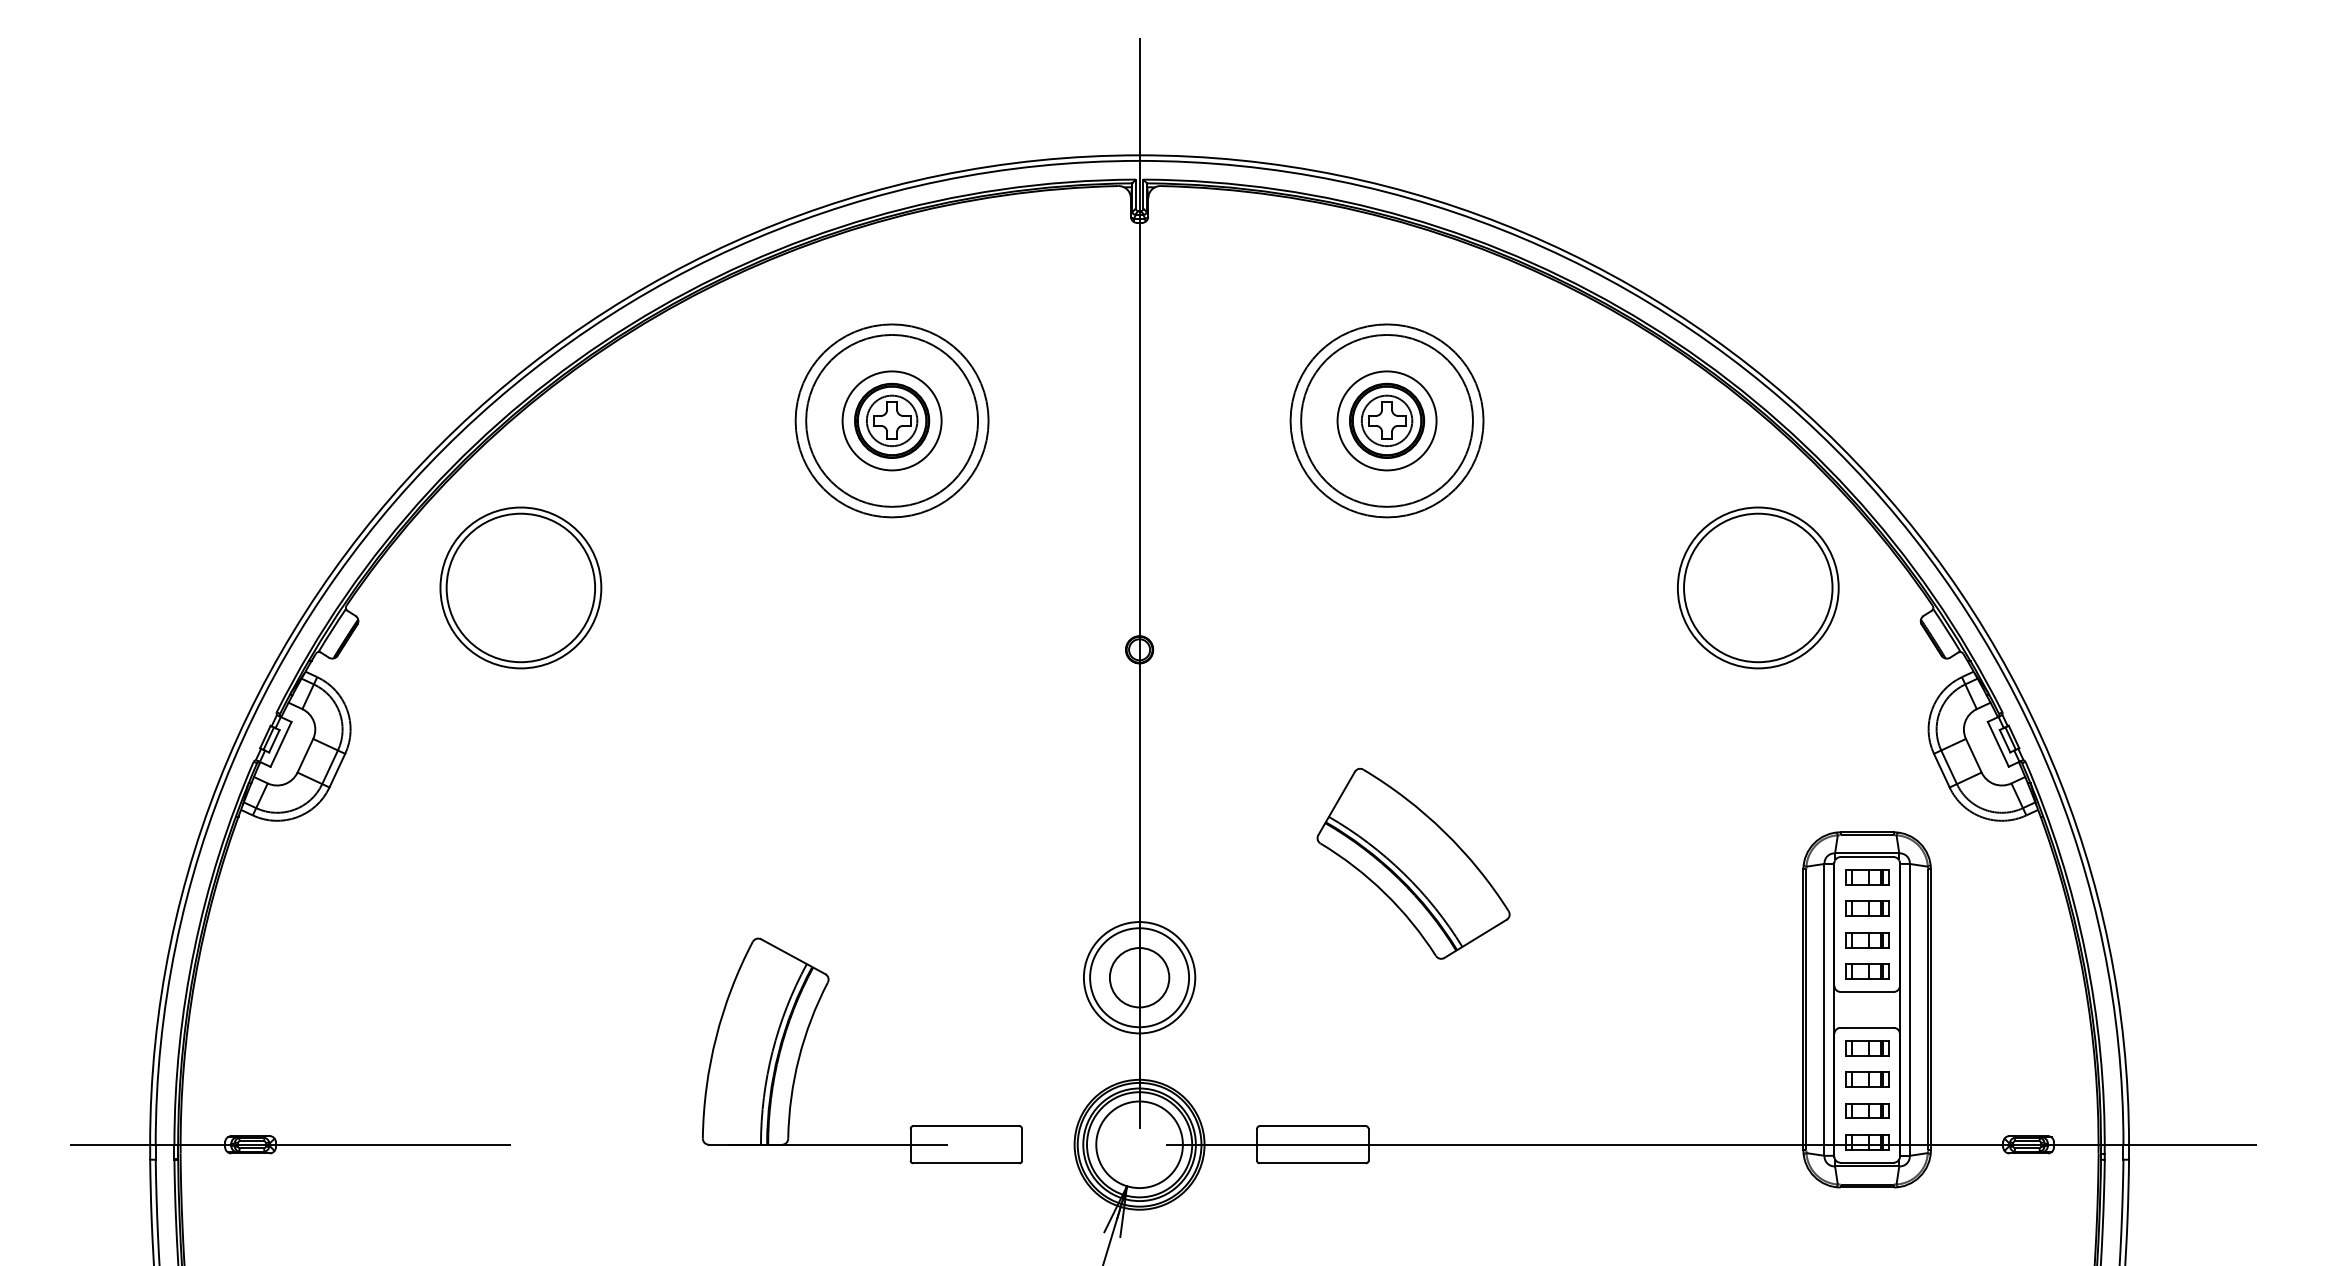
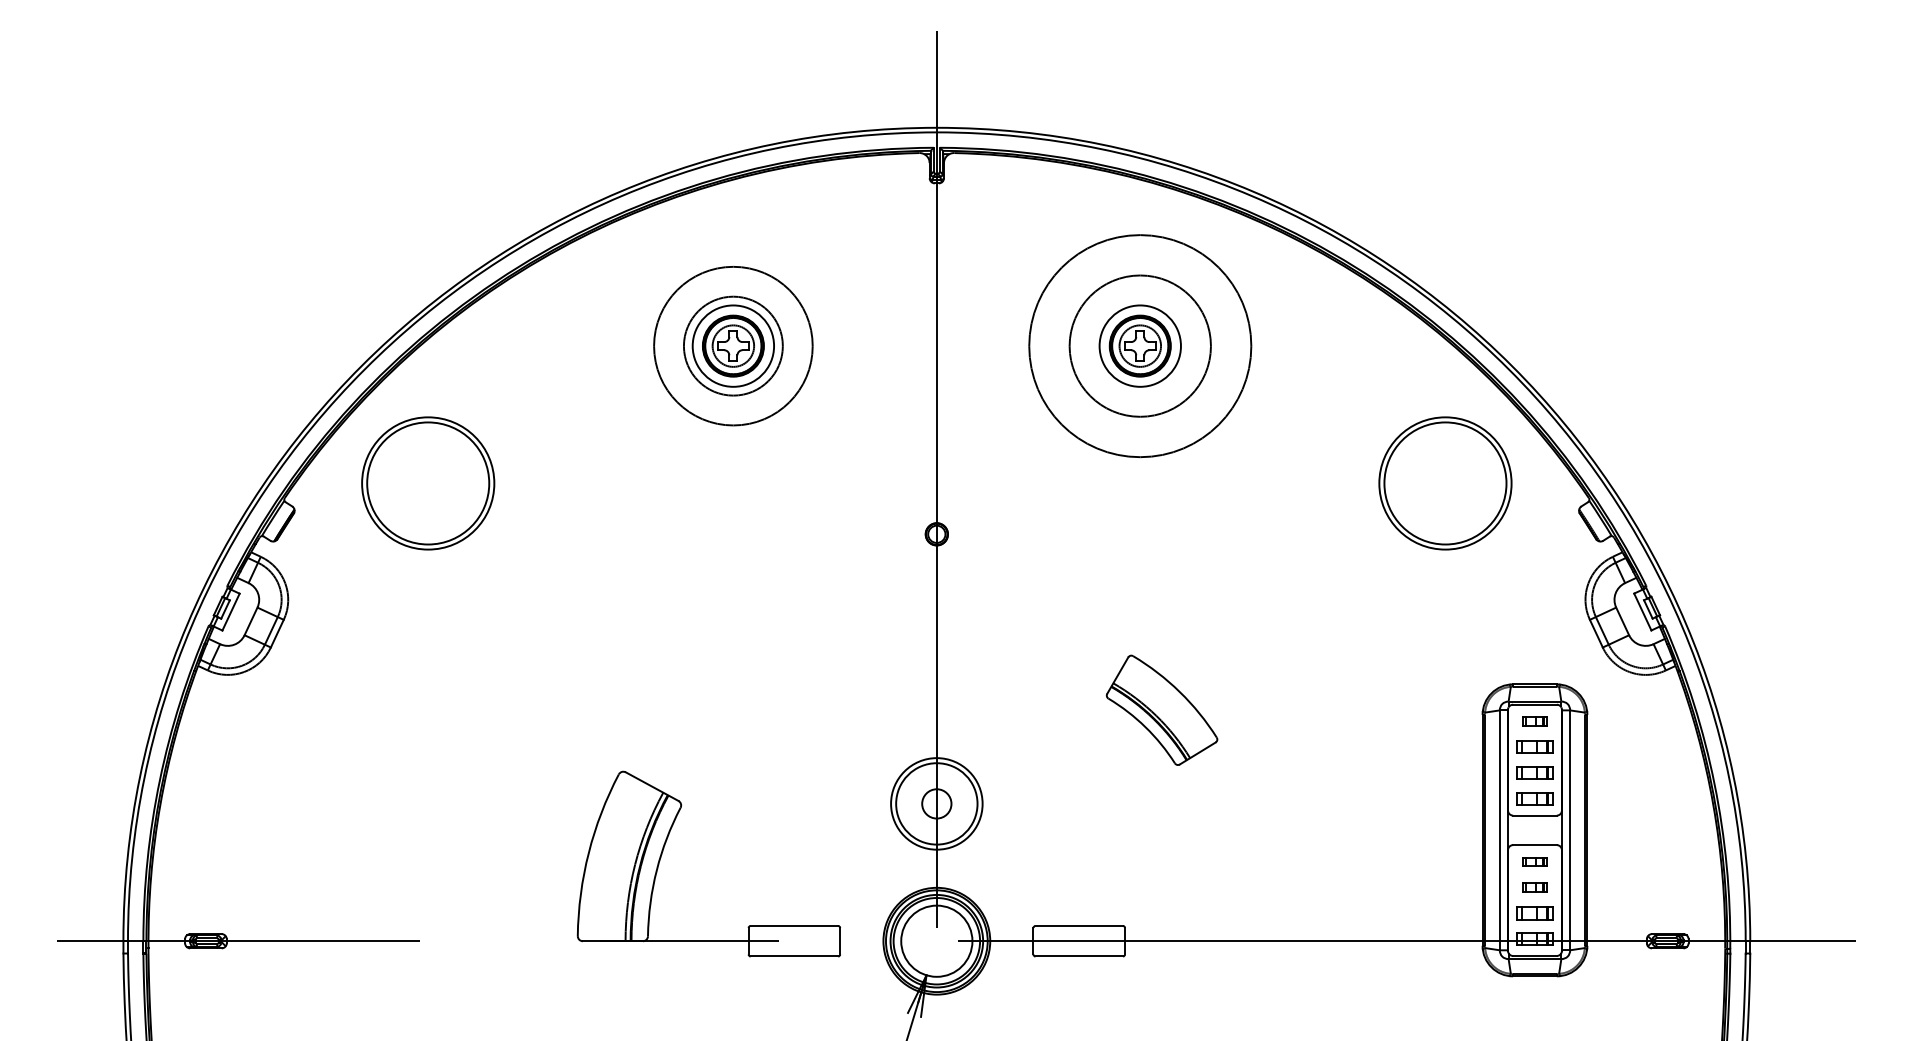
circle: (892, 420) -> (733, 345), size x0.7
circle: (1386, 420) -> (1139, 345), size x1.4
part: (1412, 864) -> (1161, 710), size x0.7
part: (1866, 877) -> (1534, 721), size x0.7
circle: (1139, 977) -> (936, 803), size x0.6
part: (1866, 1047) -> (1534, 861), size x0.7
part: (1866, 1079) -> (1534, 887), size x0.7

